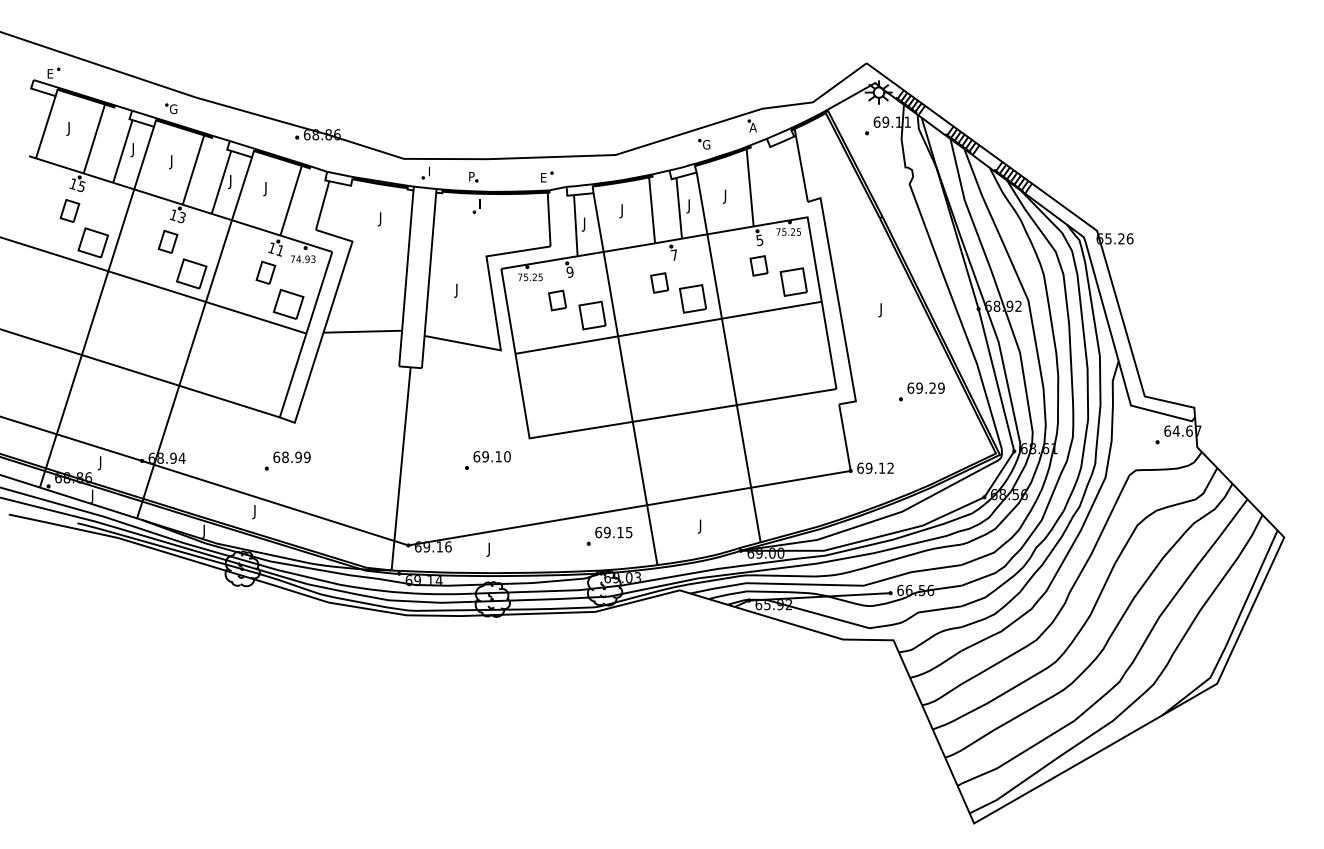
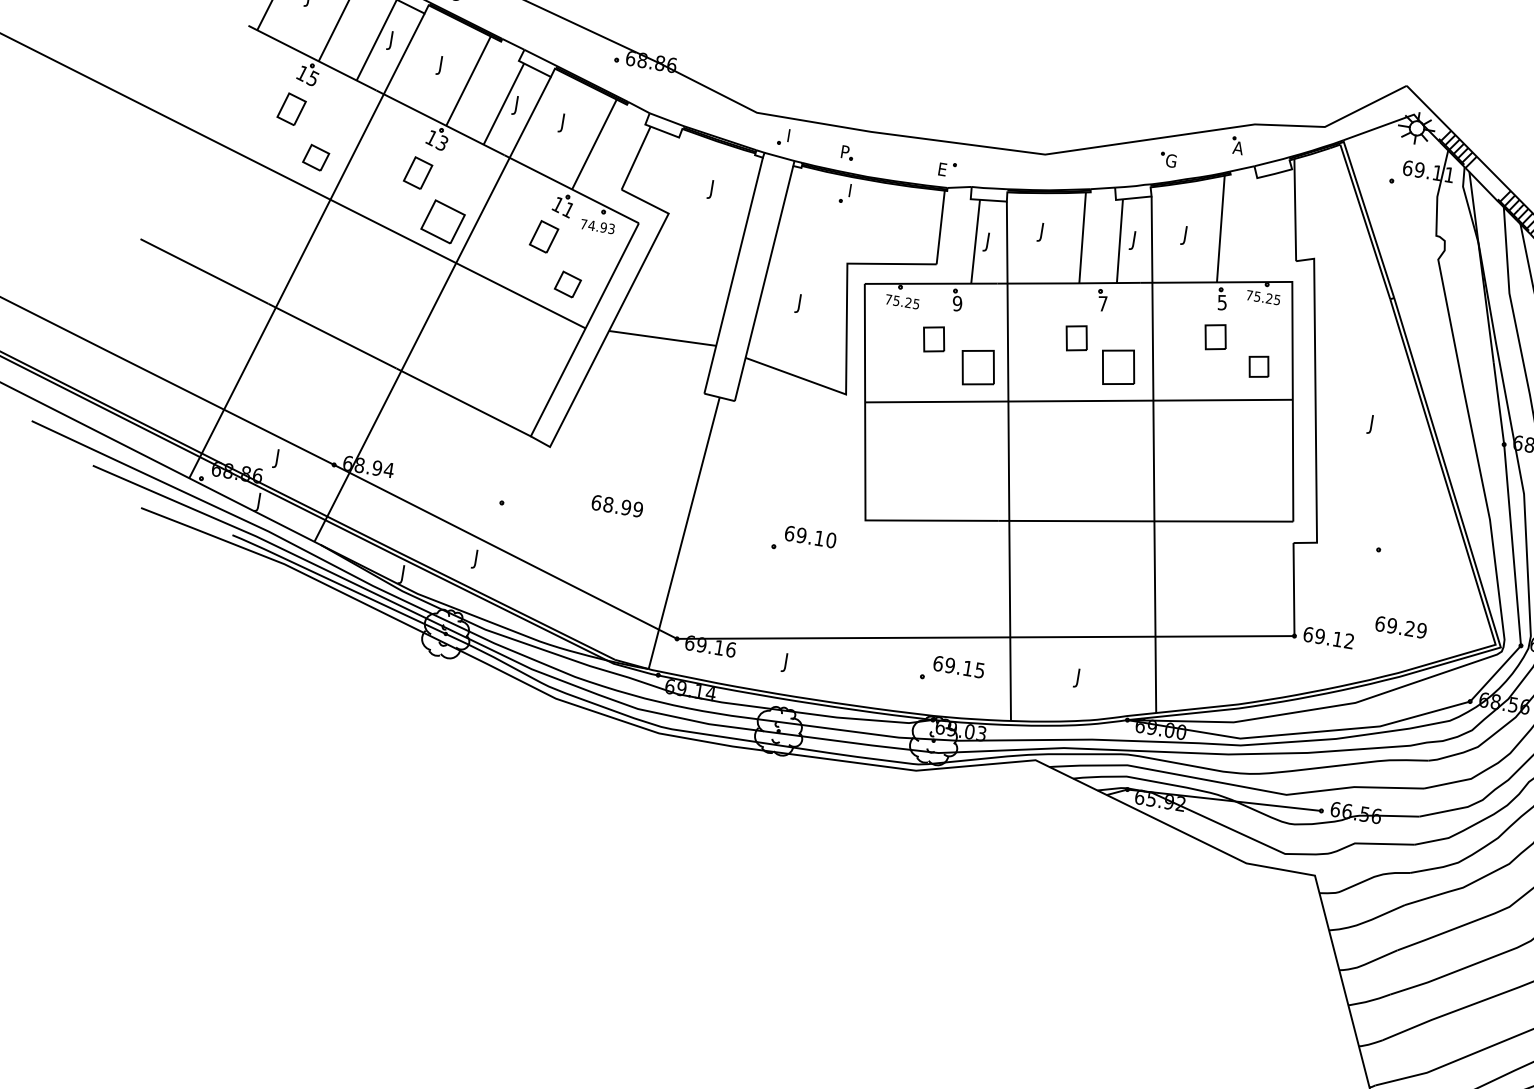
part: (92, 242) -> (315, 157), size x0.6
part: (793, 281) -> (1258, 365), size x0.6
part: (288, 303) -> (567, 283), size x0.6
text: (925, 387) -> (1400, 626), moved
text: (291, 457) -> (616, 506), moved

